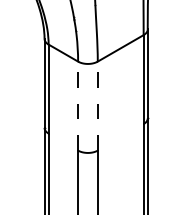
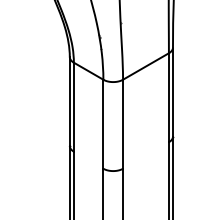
line: (78, 105) -> (103, 123), dashed -> solid
line: (98, 105) -> (123, 123), dashed -> solid

